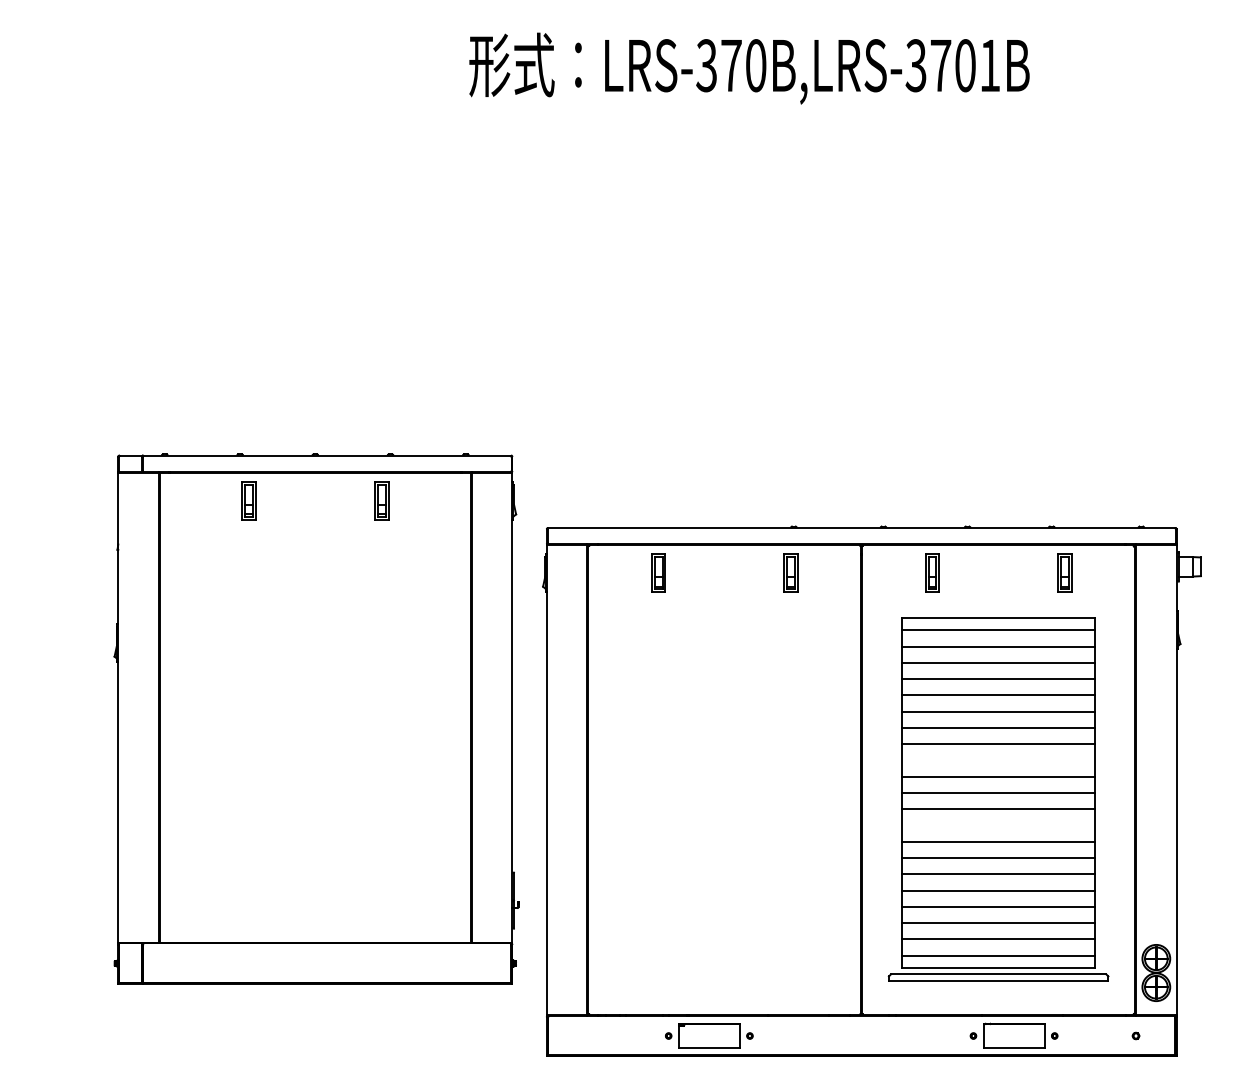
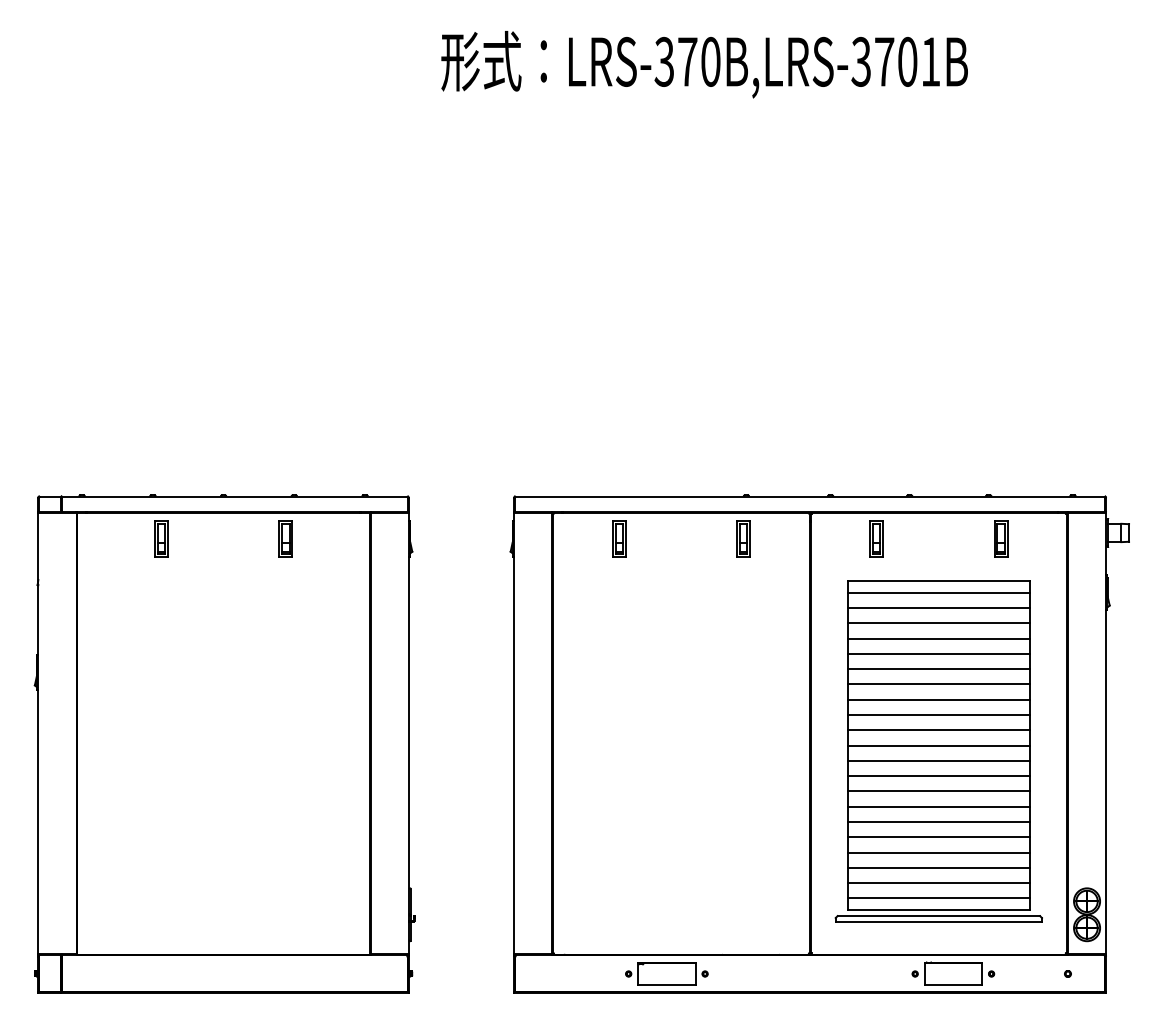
part: (316, 718) -> (224, 743), moved
line: (998, 761) -> (938, 715), added
line: (998, 825) -> (938, 776), added

